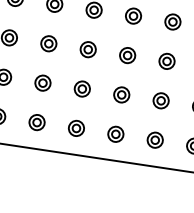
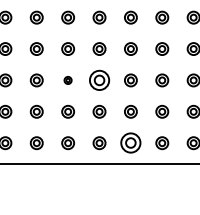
part: (87, 49) -> (67, 80), size x0.6
part: (127, 55) -> (99, 80), size x1.6
part: (154, 140) -> (130, 143), size x1.6

